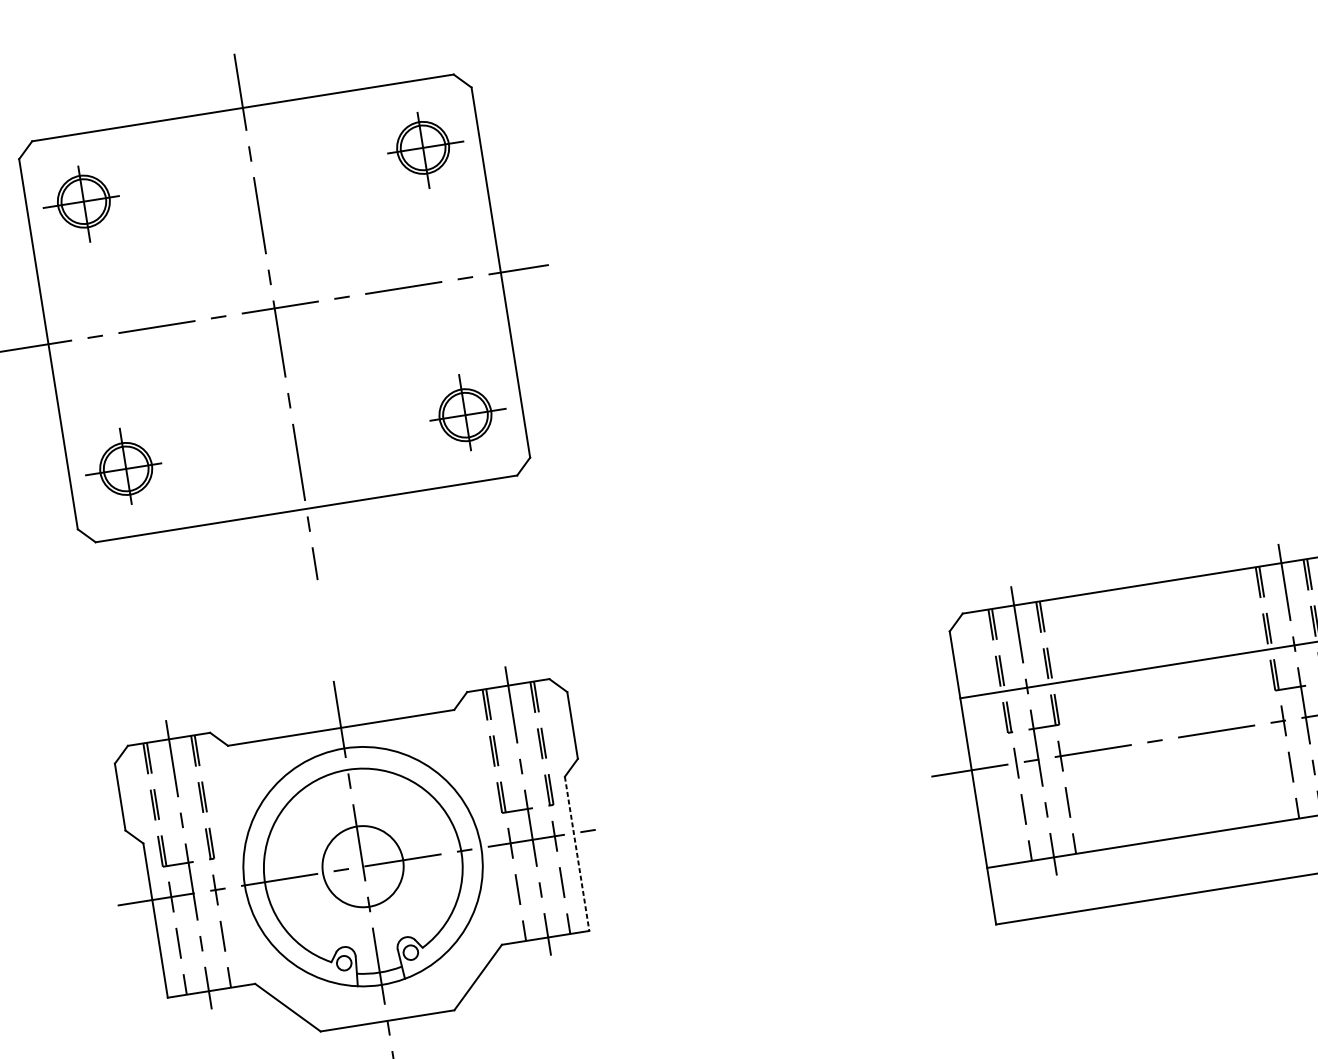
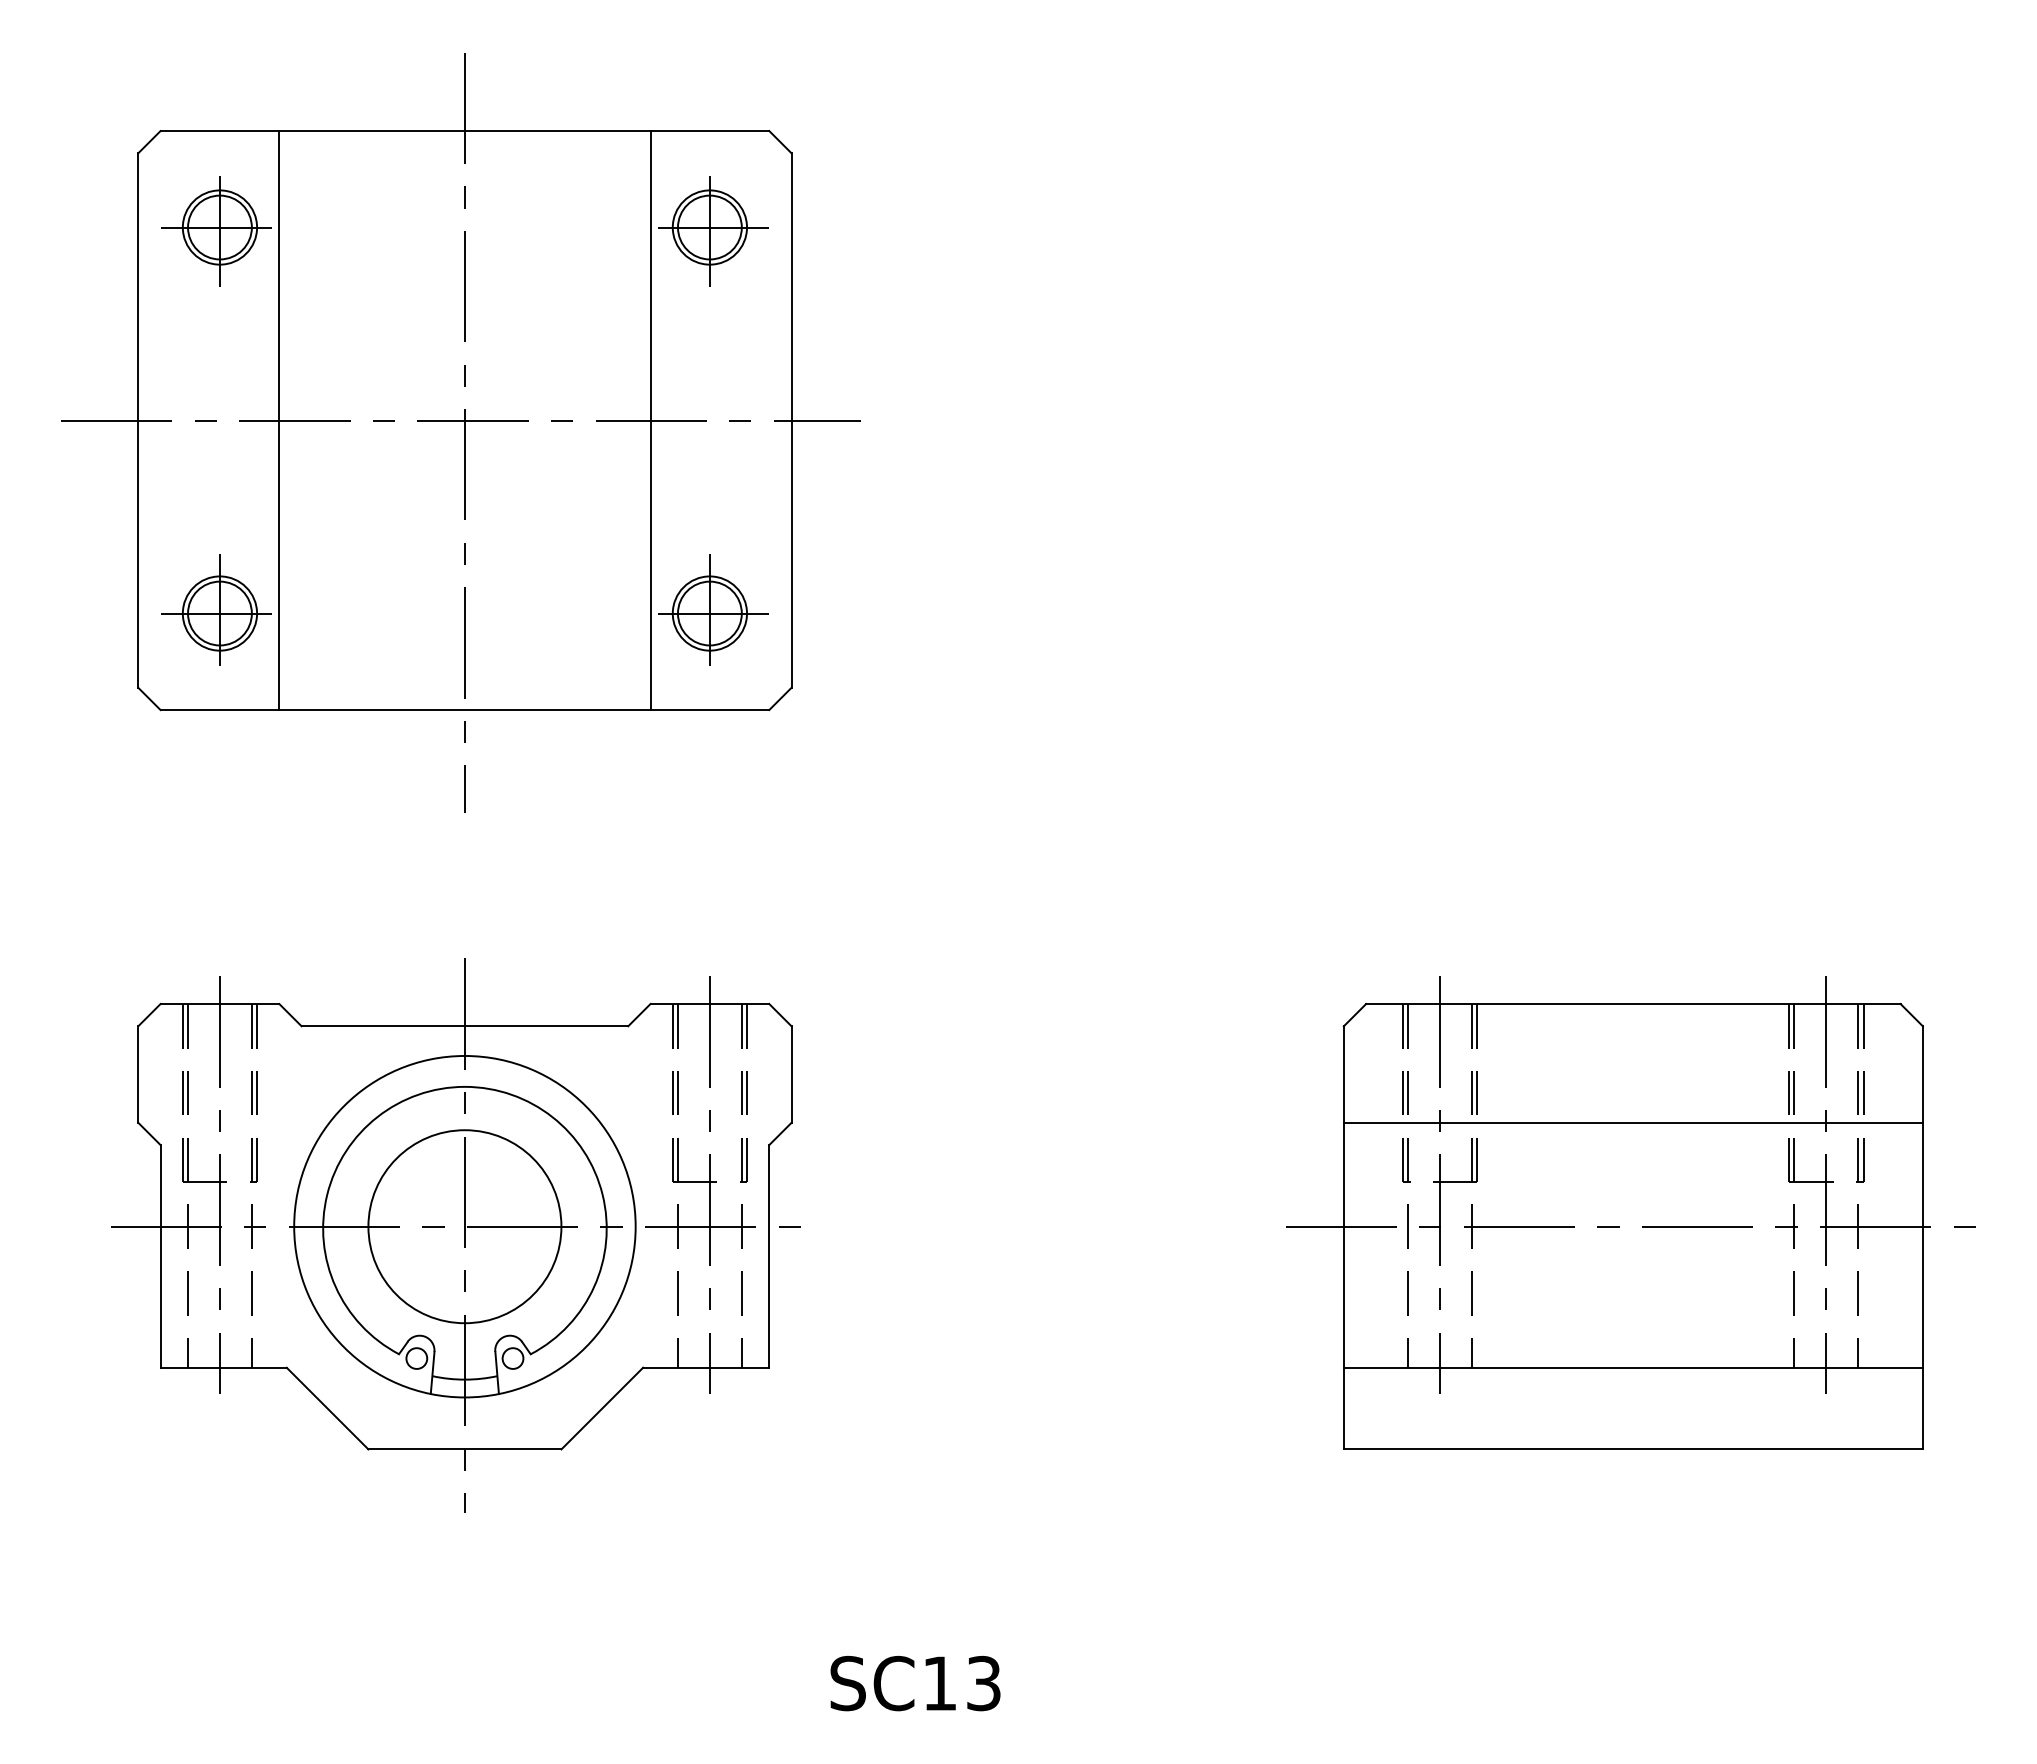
line: (403, 288) -> (650, 420), added
line: (146, 328) -> (279, 420), added
line: (577, 853) -> (769, 1256), dashed -> solid
circle: (362, 866) -> (464, 1226), size x1.67

